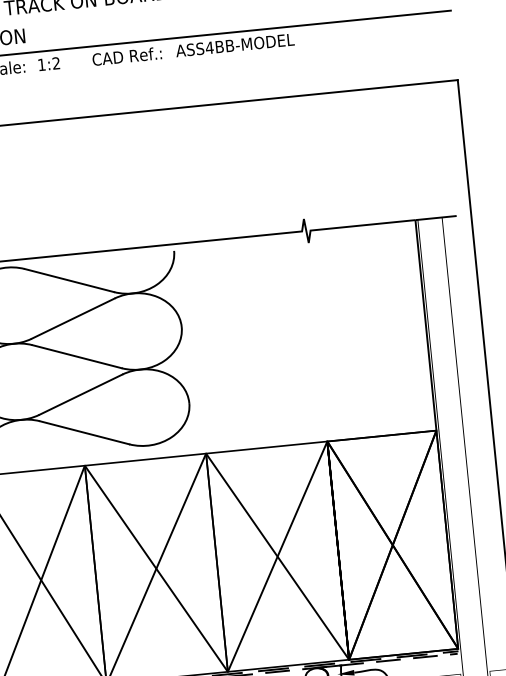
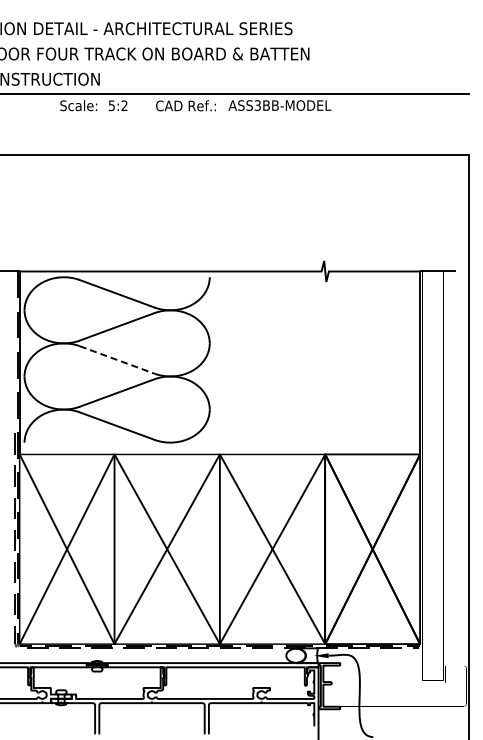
text: (209, 47) -> (257, 105), ASS4BB-MODEL -> ASS3BB-MODEL
text: (41, 64) -> (111, 105), 1:2 -> 5:2
line: (77, 356) -> (117, 359), solid -> dashed

